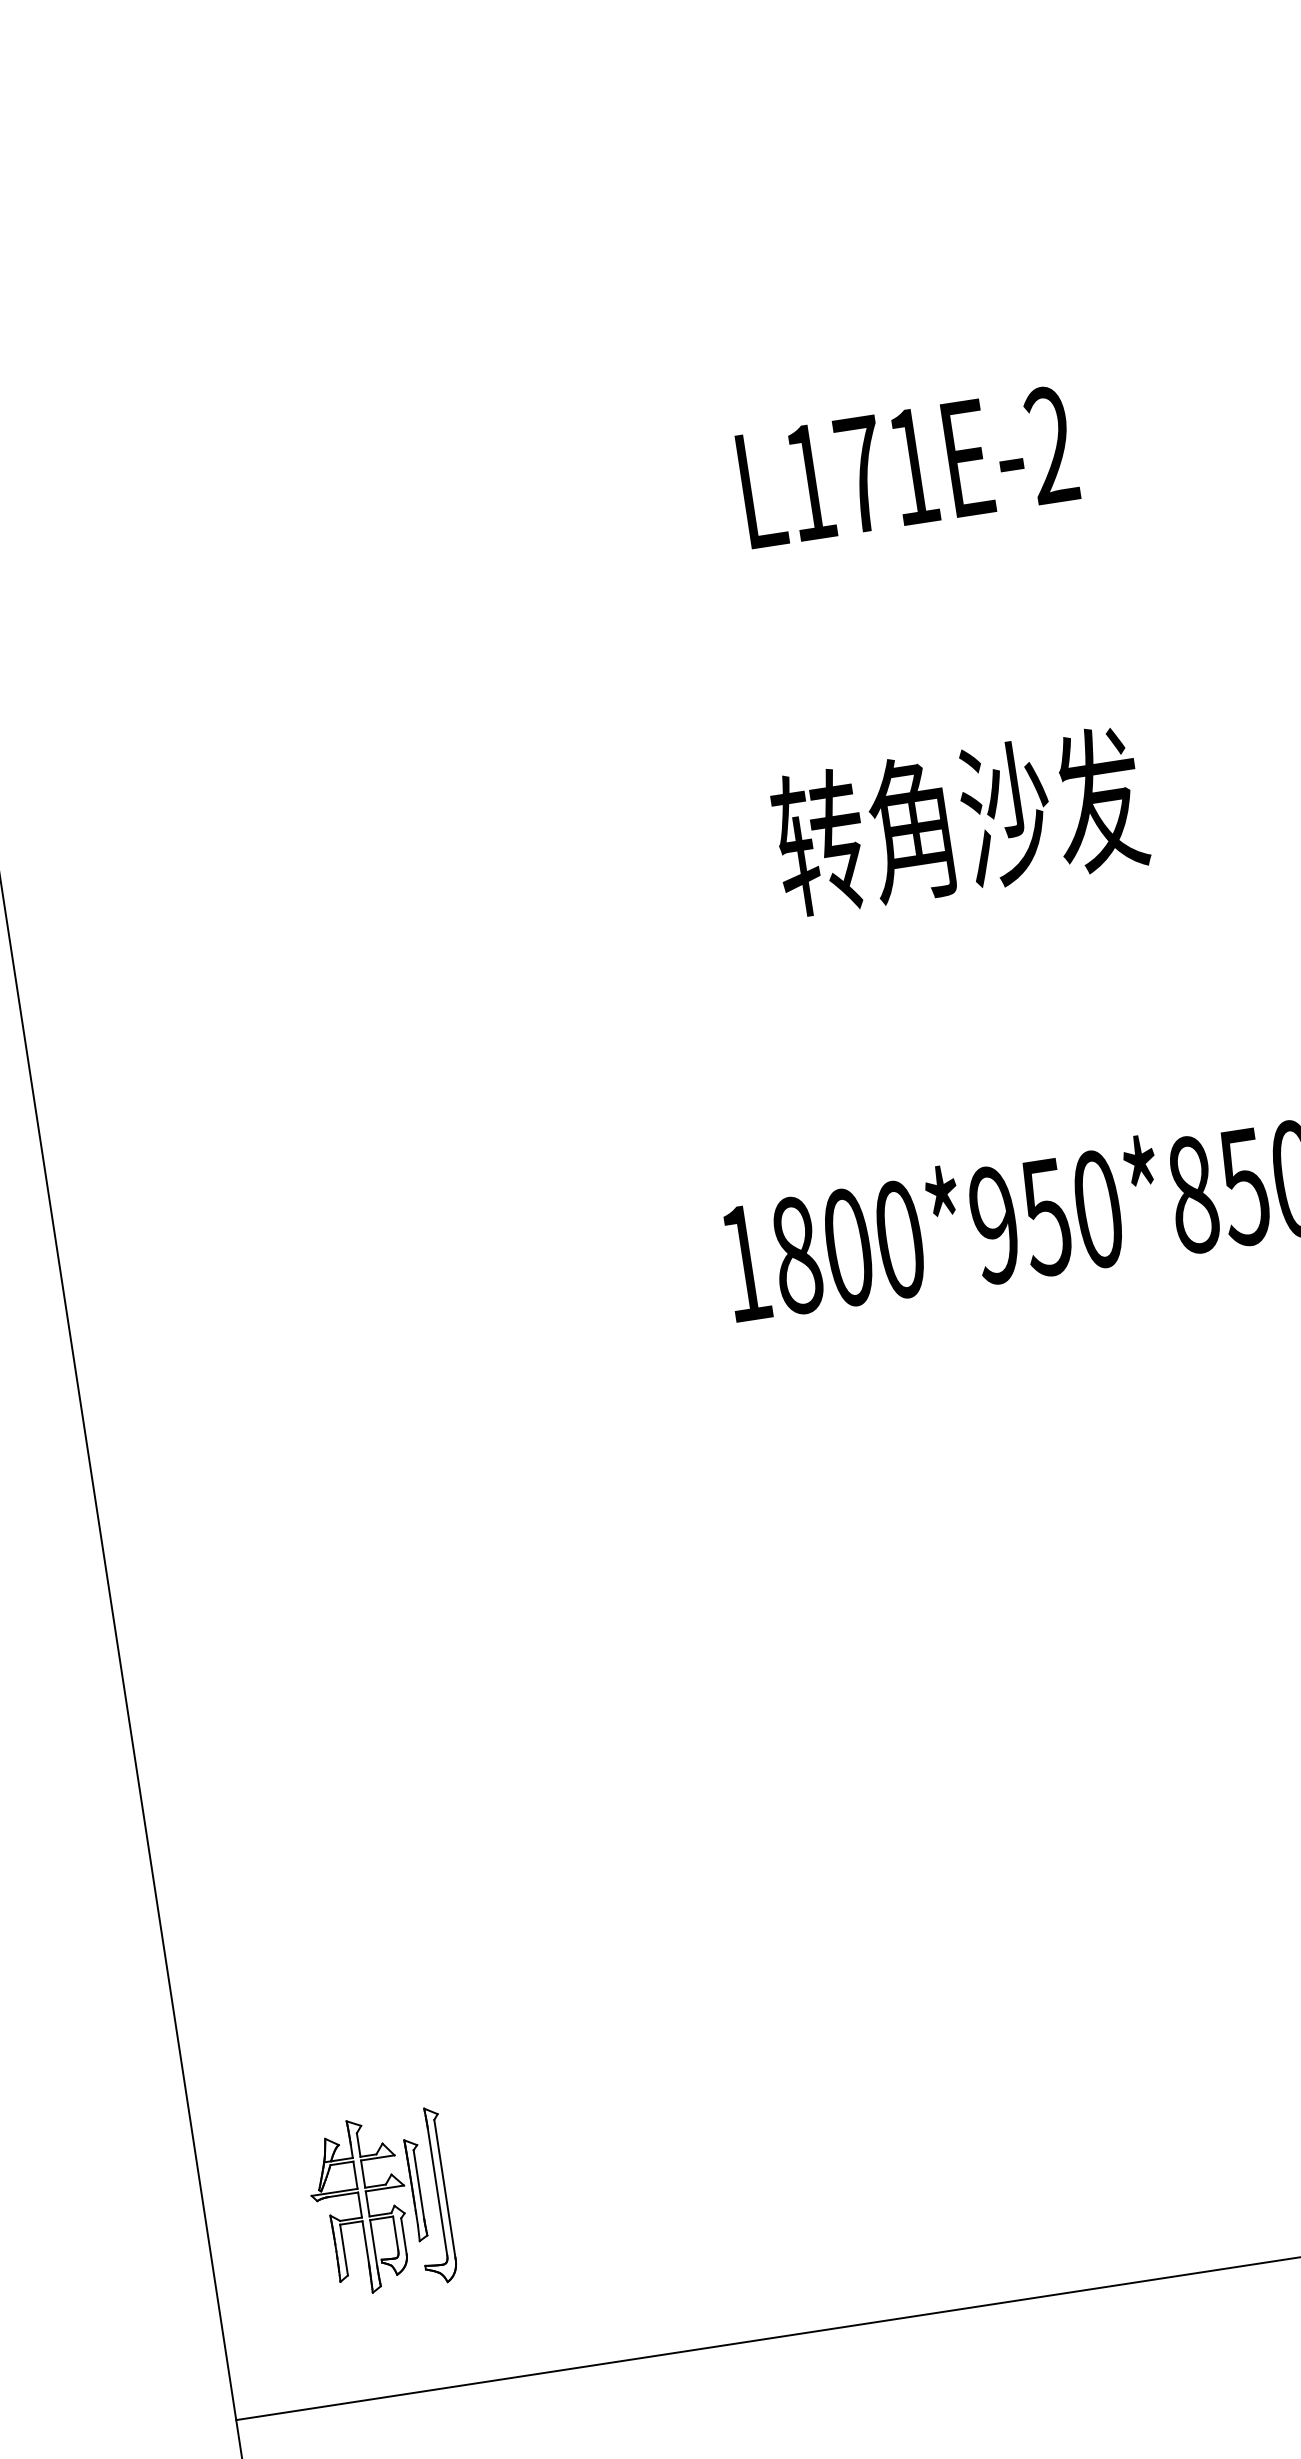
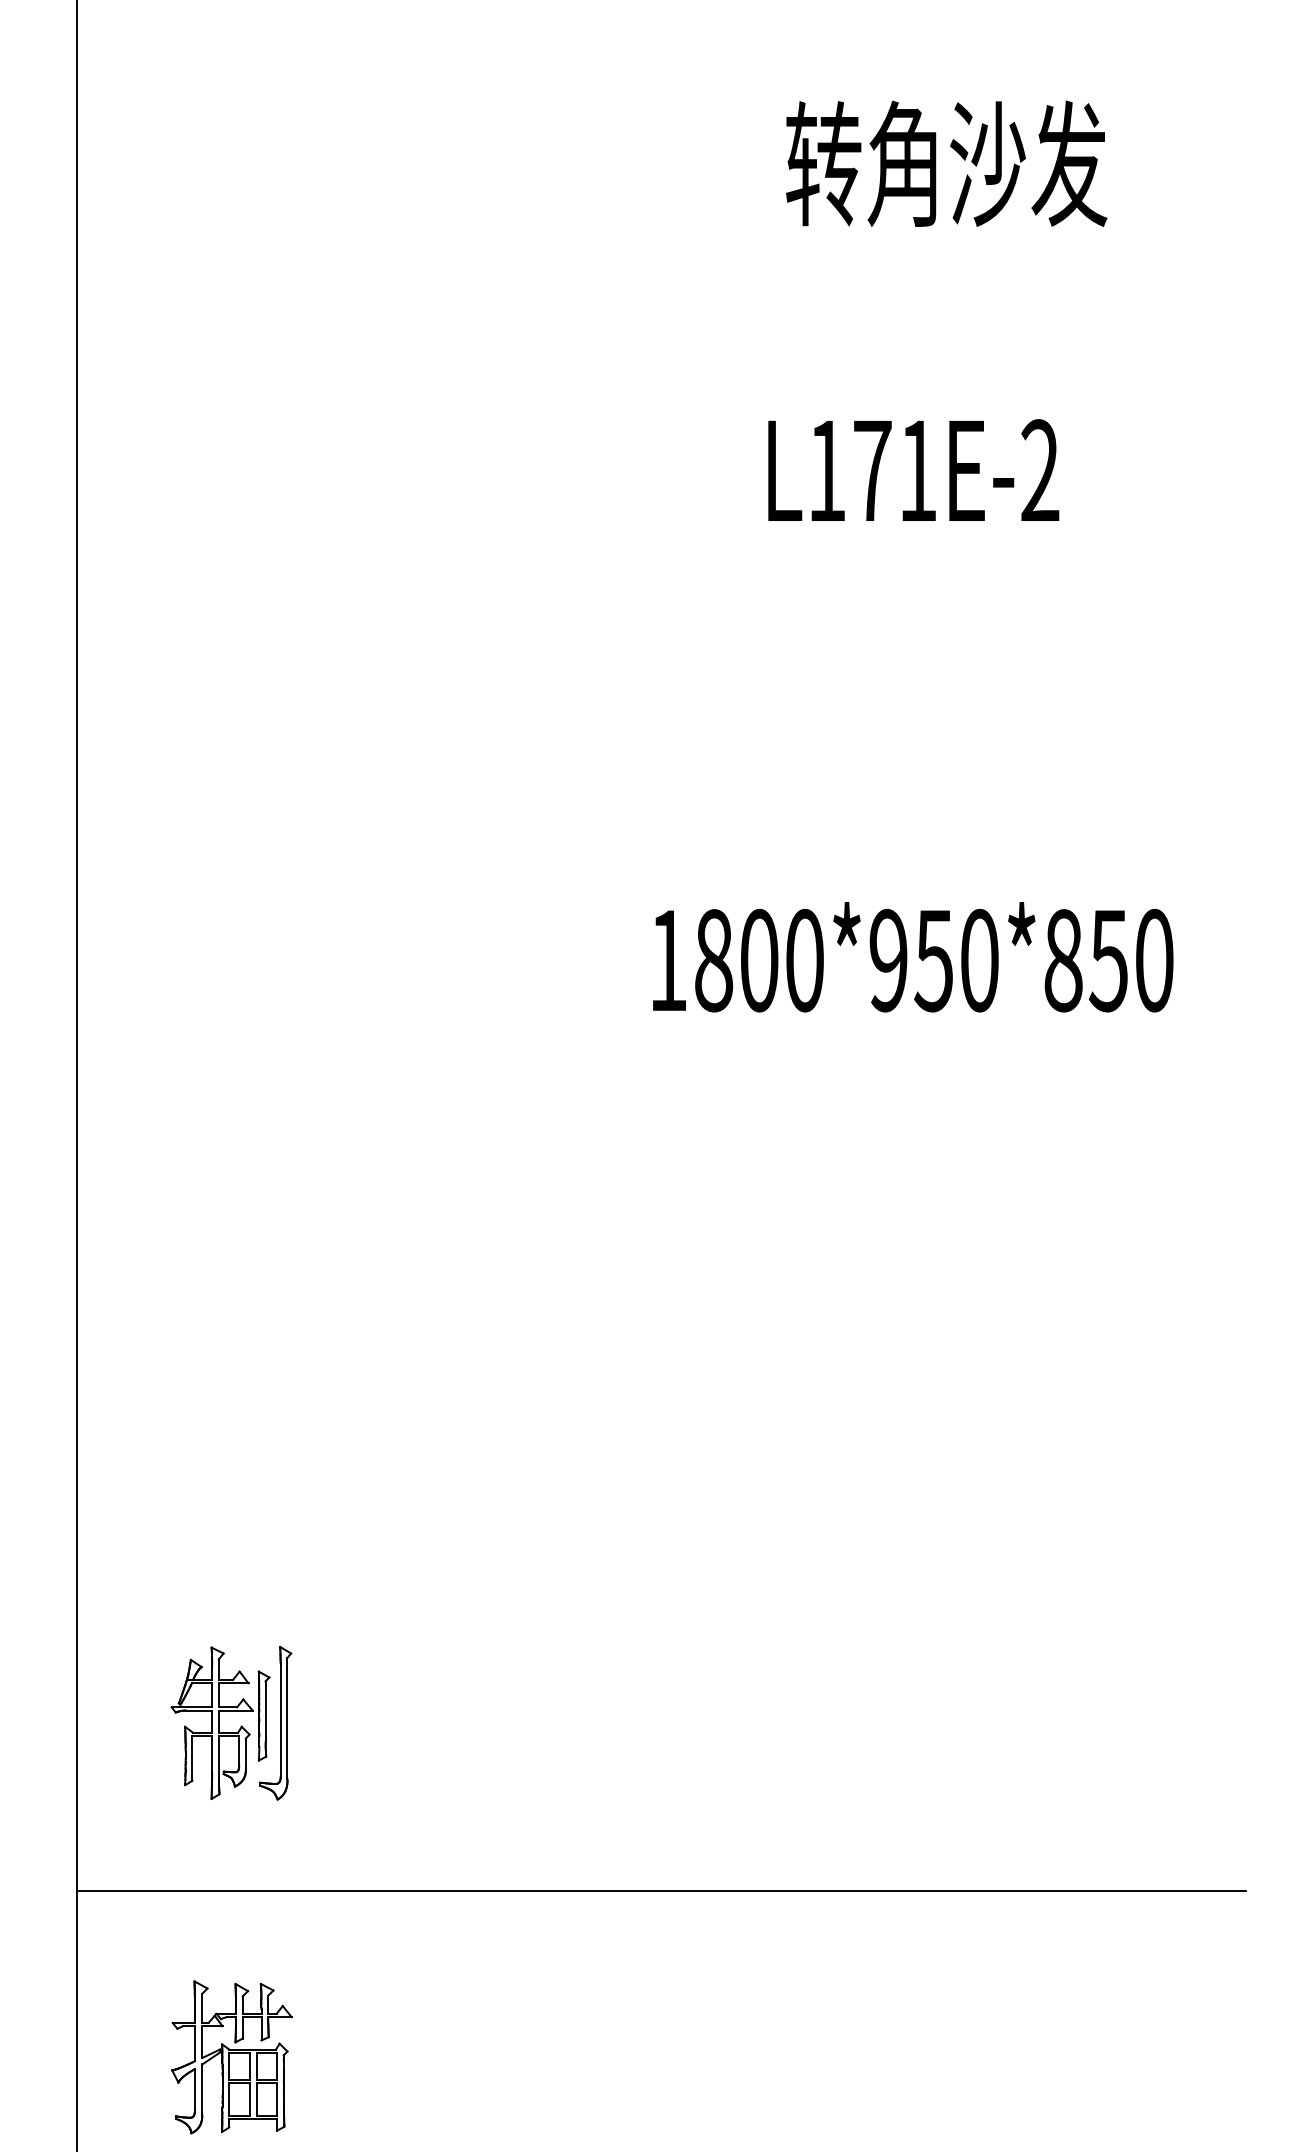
text: (907, 465) -> (913, 469), moved
text: (959, 820) -> (946, 163), moved

